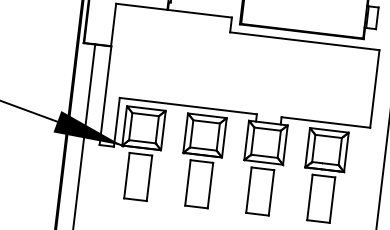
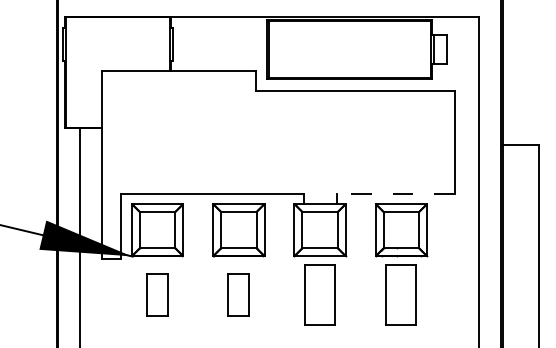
line: (325, 122) -> (395, 194), solid -> dashed
part: (138, 176) -> (157, 294), size x0.7
part: (198, 183) -> (238, 294), size x0.7

